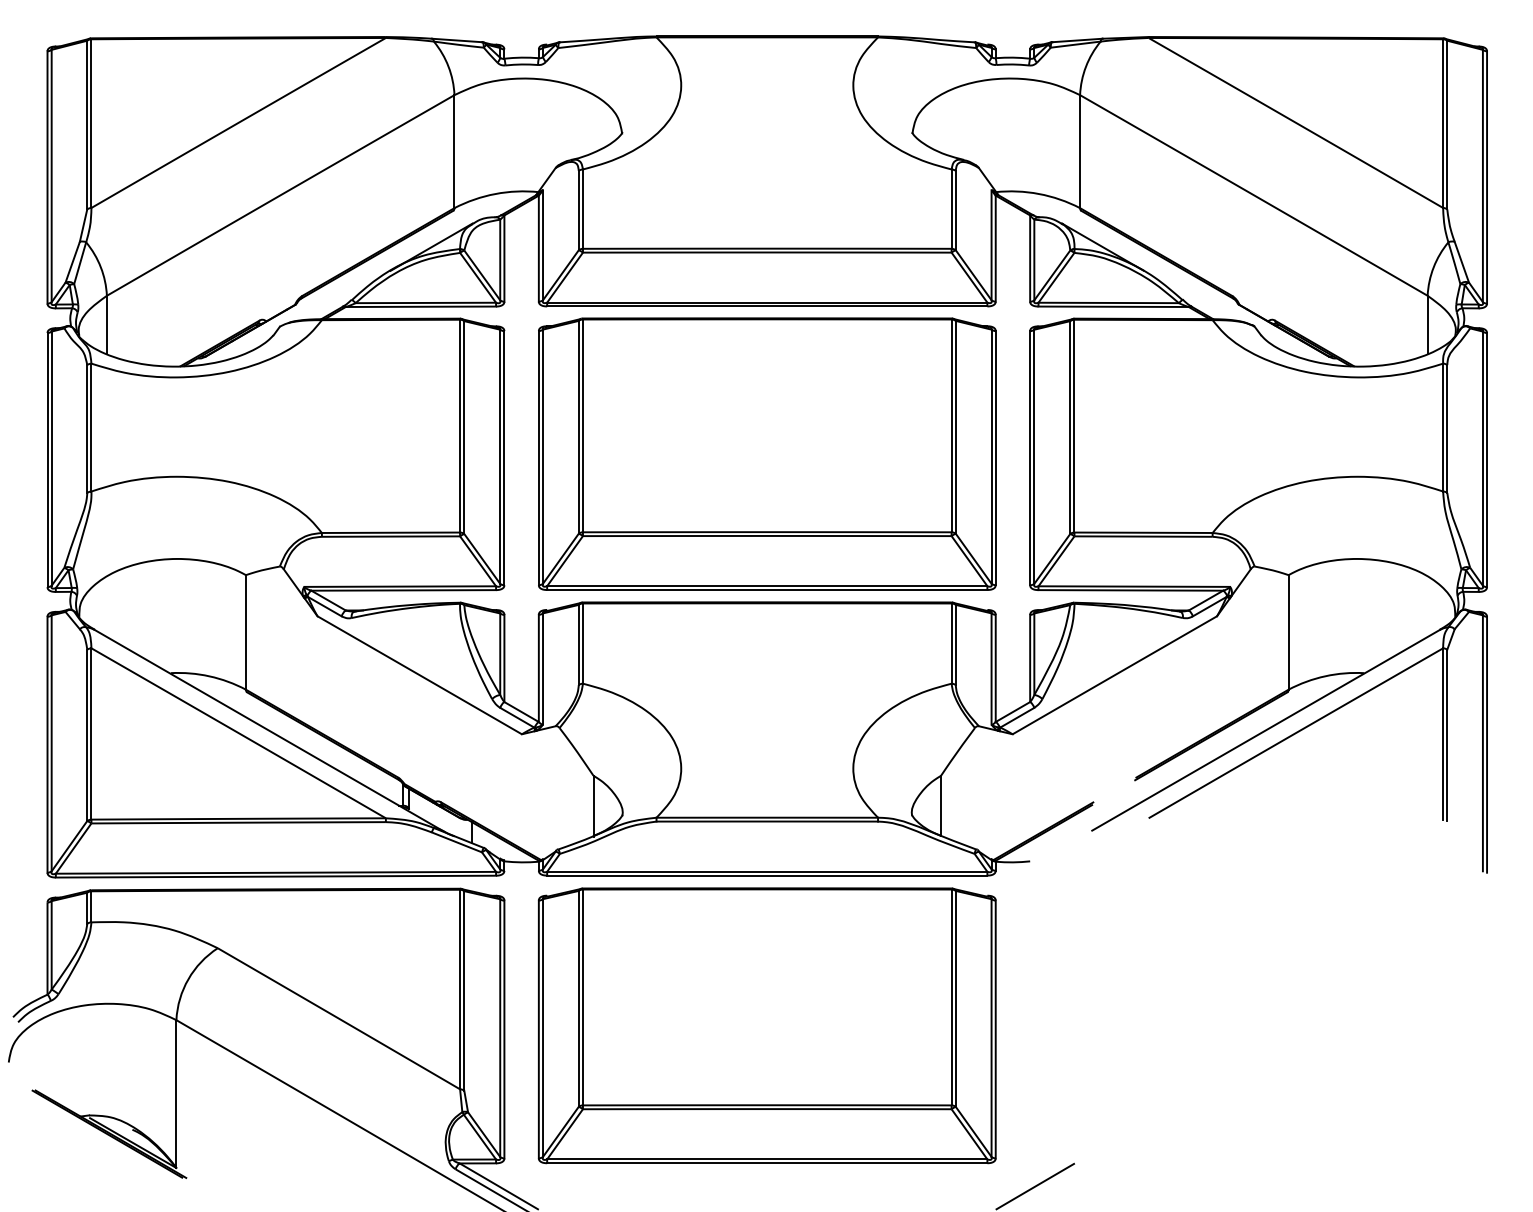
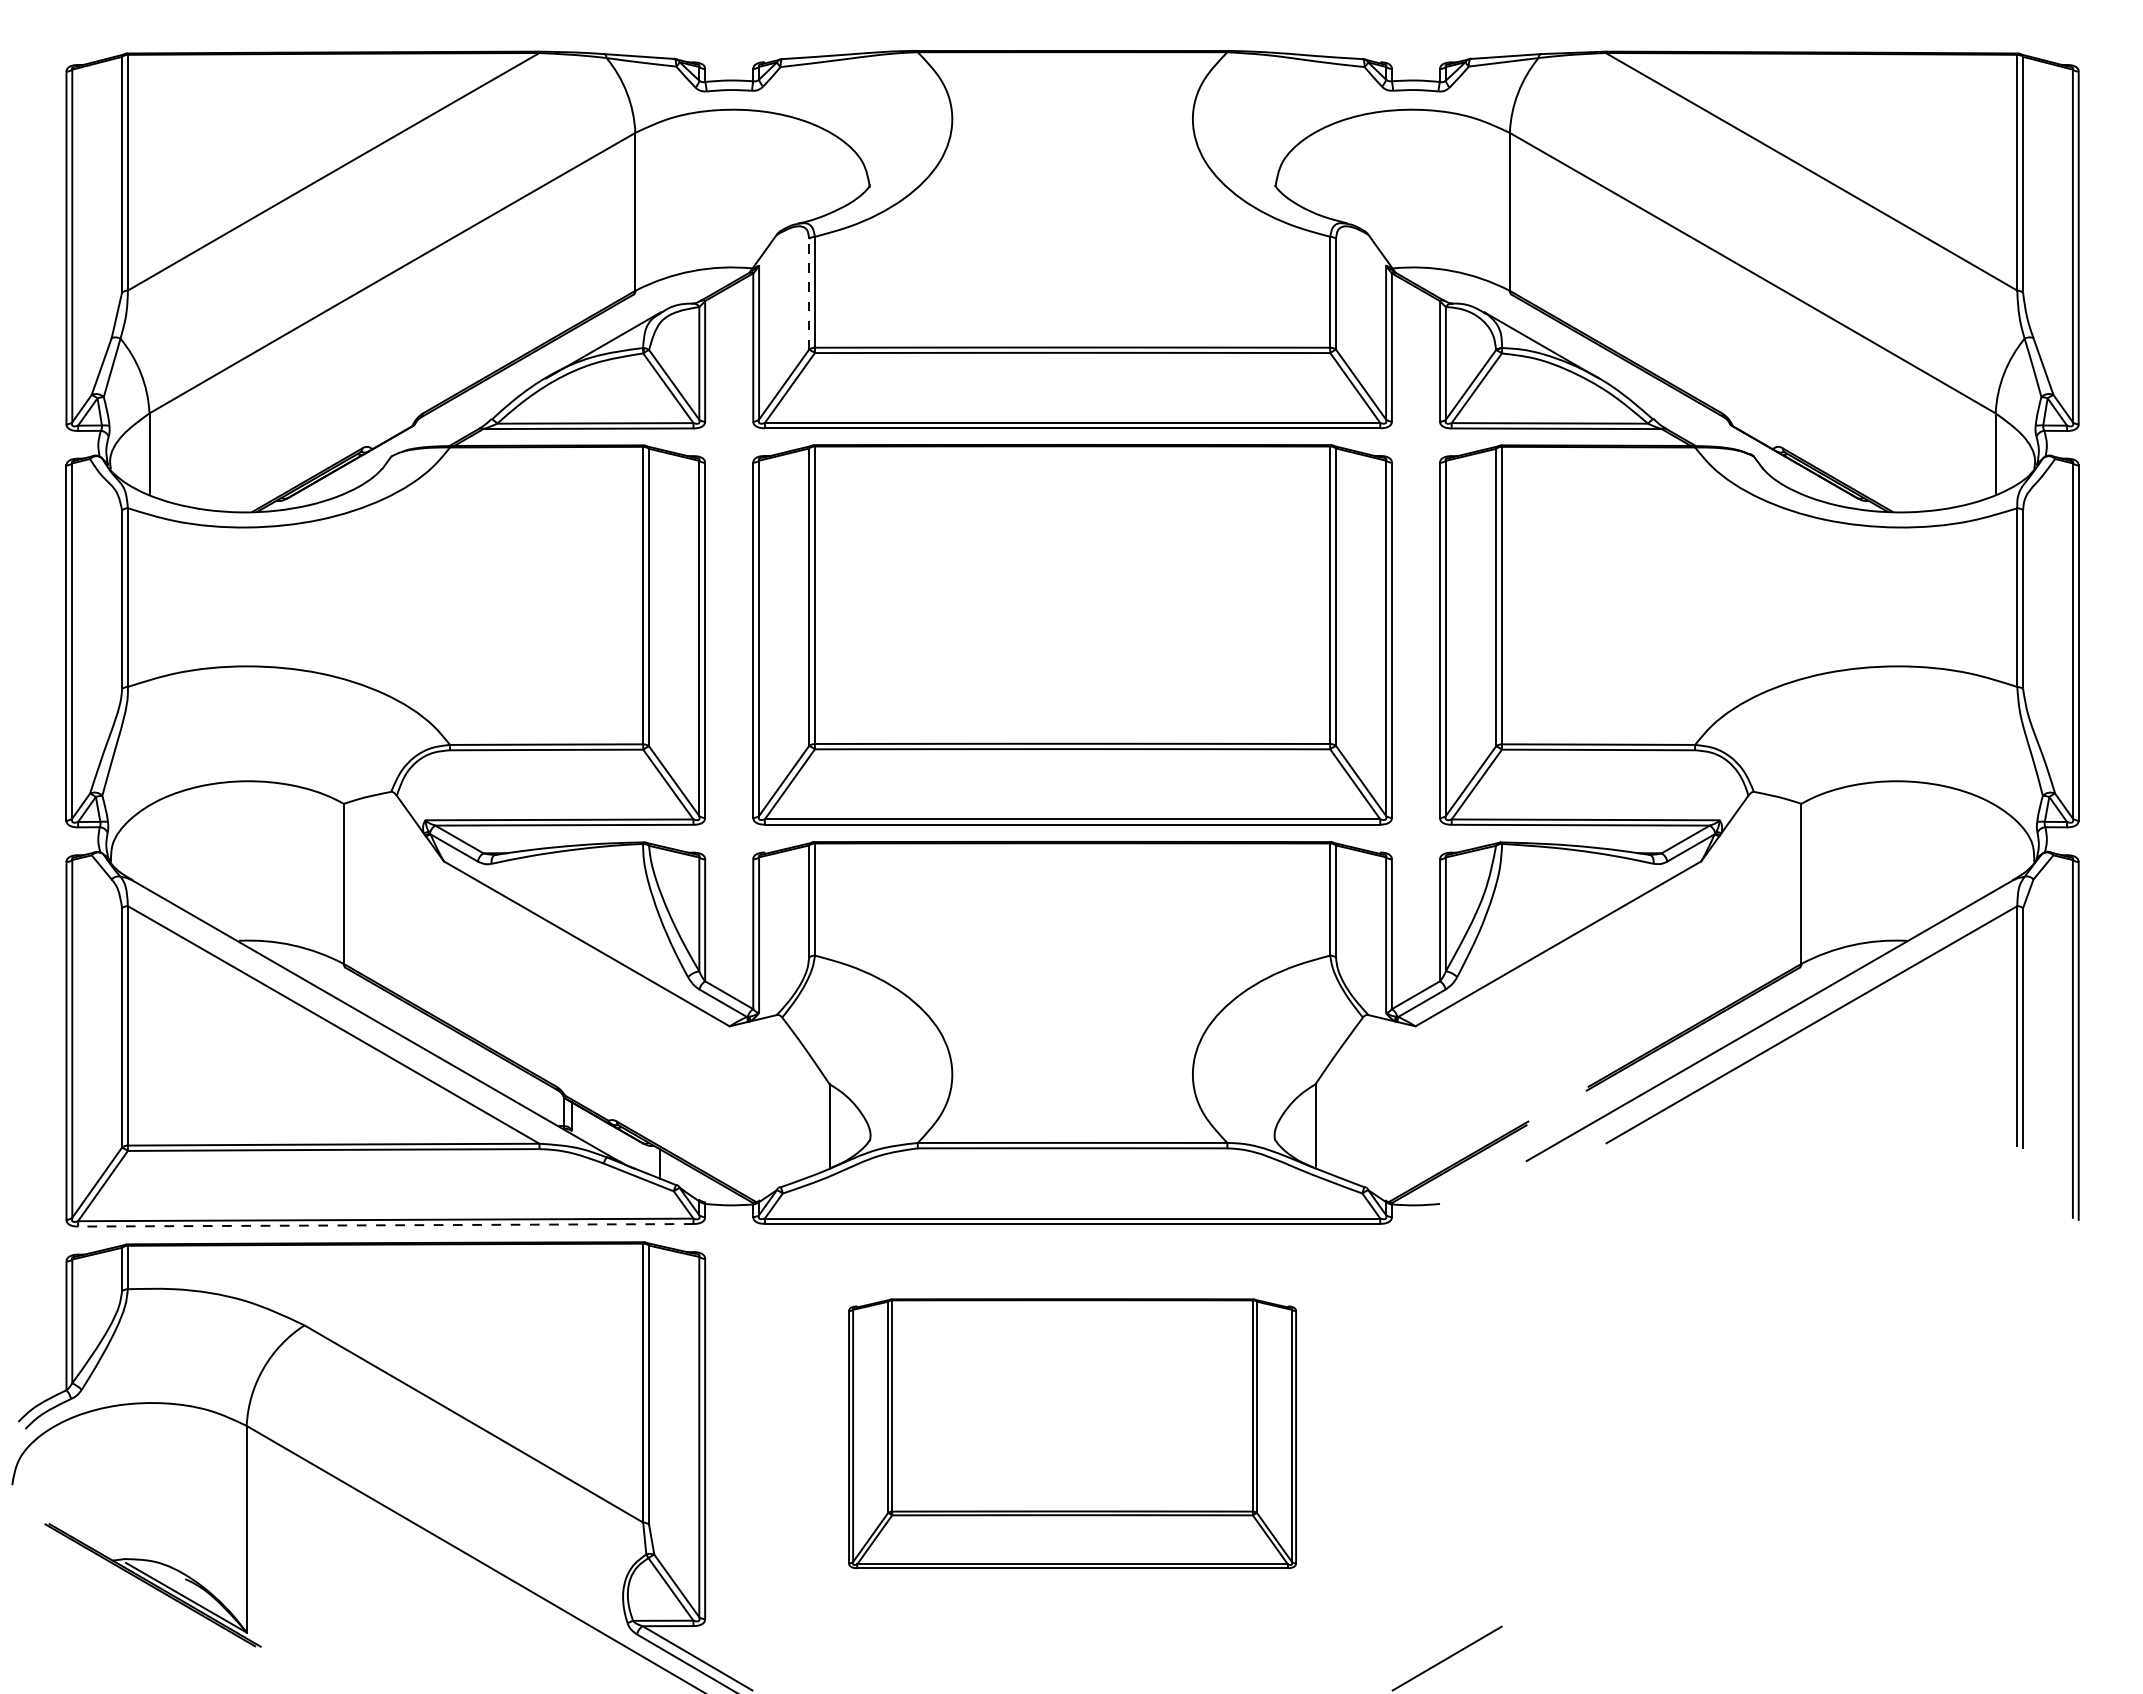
line: (579, 210) -> (809, 293), solid -> dashed
line: (275, 876) -> (385, 1225), solid -> dashed
part: (767, 1025) -> (1072, 1433), size x0.7

